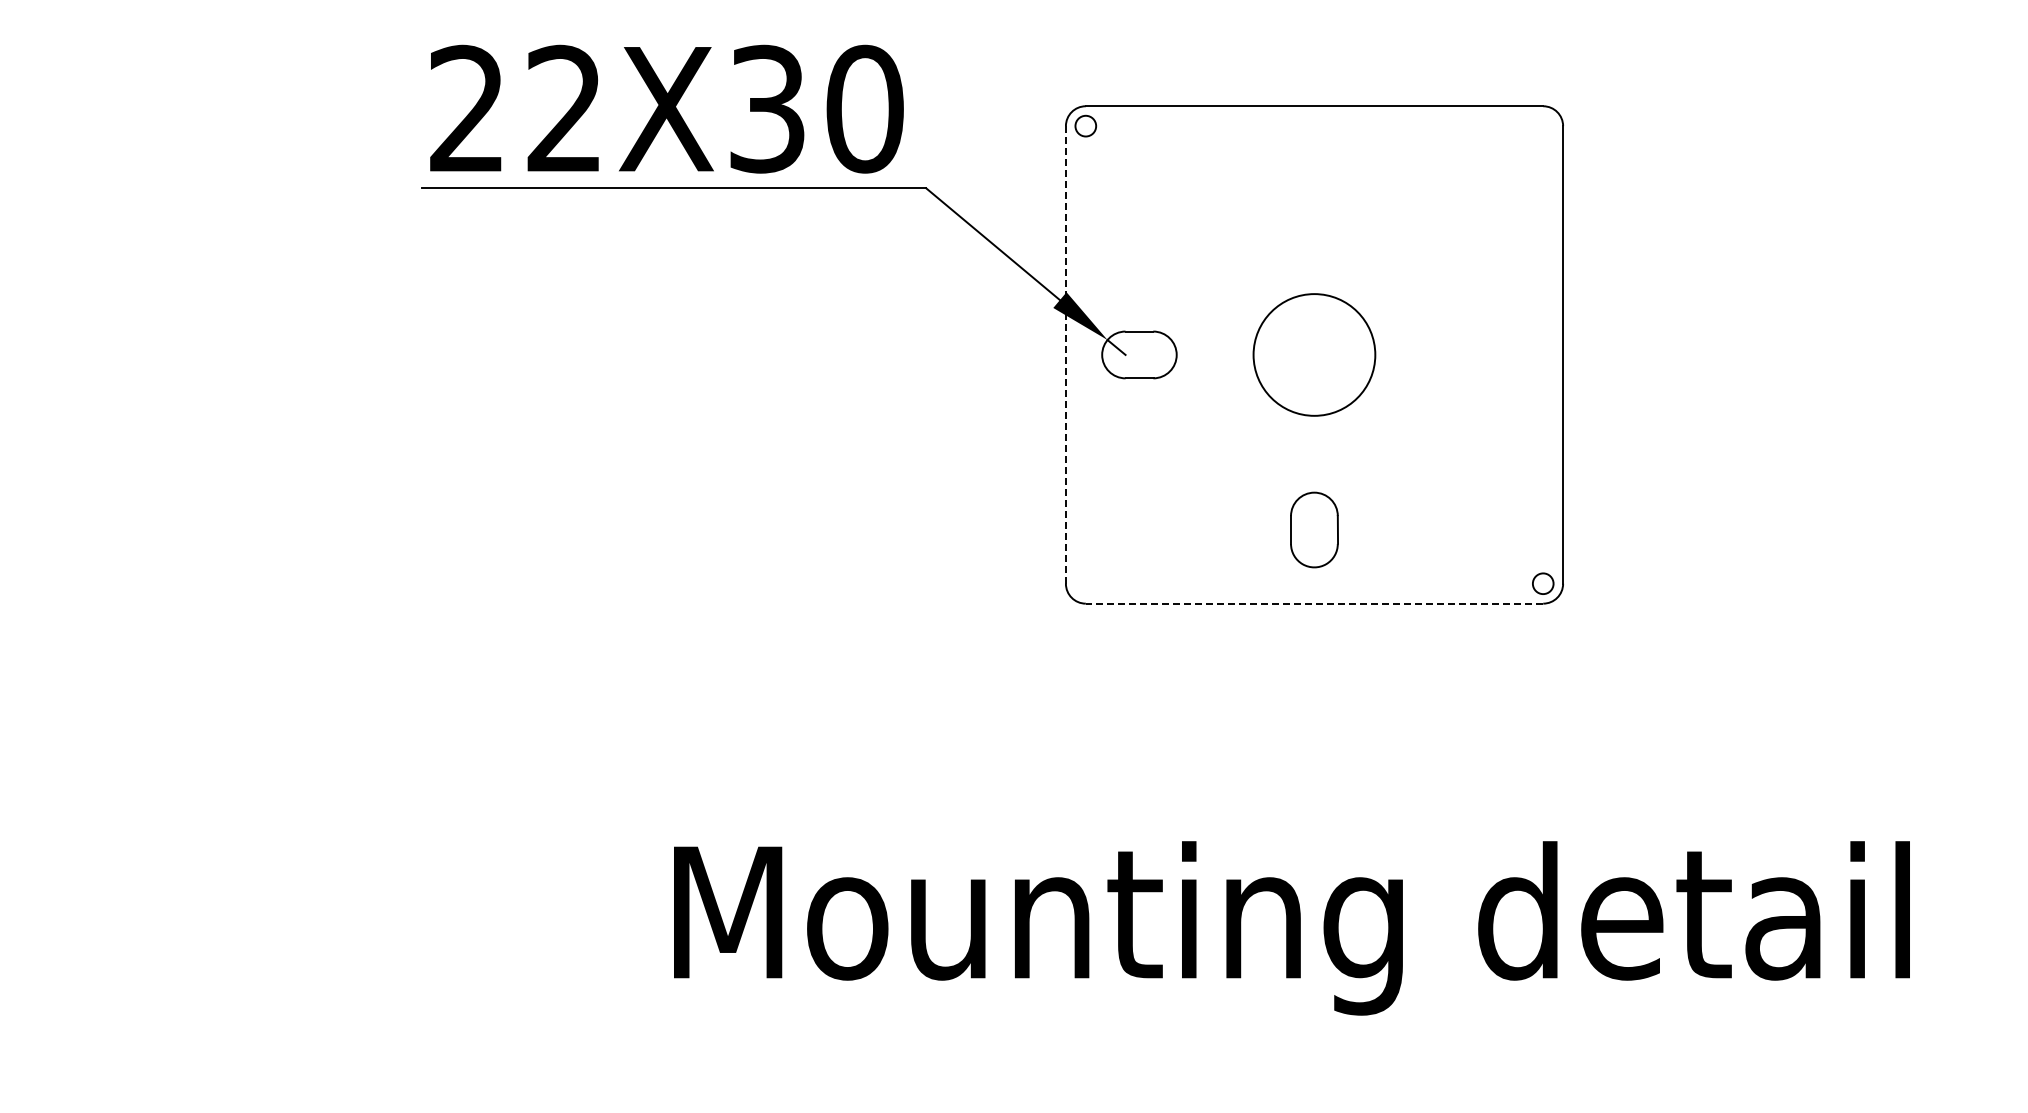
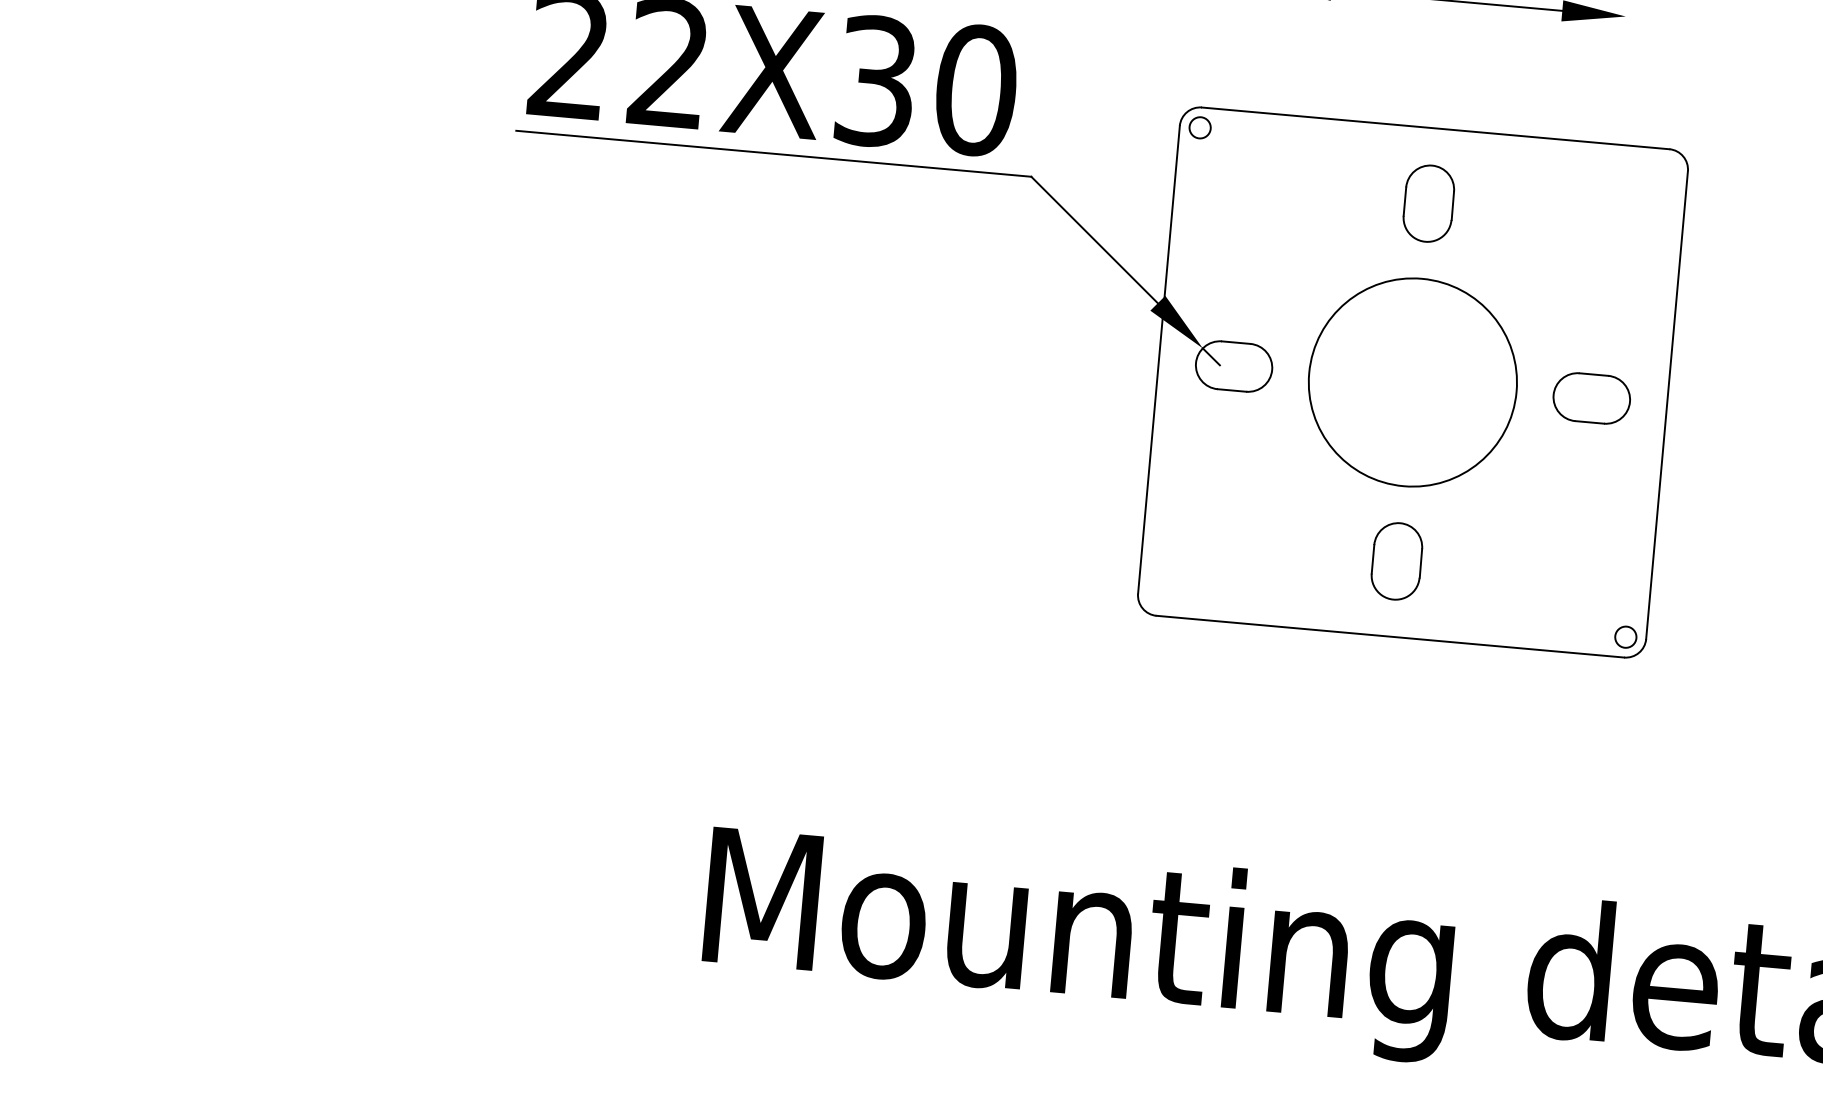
part: (1314, 179) -> (1428, 203), added
line: (1065, 354) -> (1158, 359), dashed -> solid
circle: (1314, 354) -> (1413, 382), size x1.67
part: (1489, 354) -> (1591, 398), added
line: (1314, 603) -> (1390, 636), dashed -> solid

